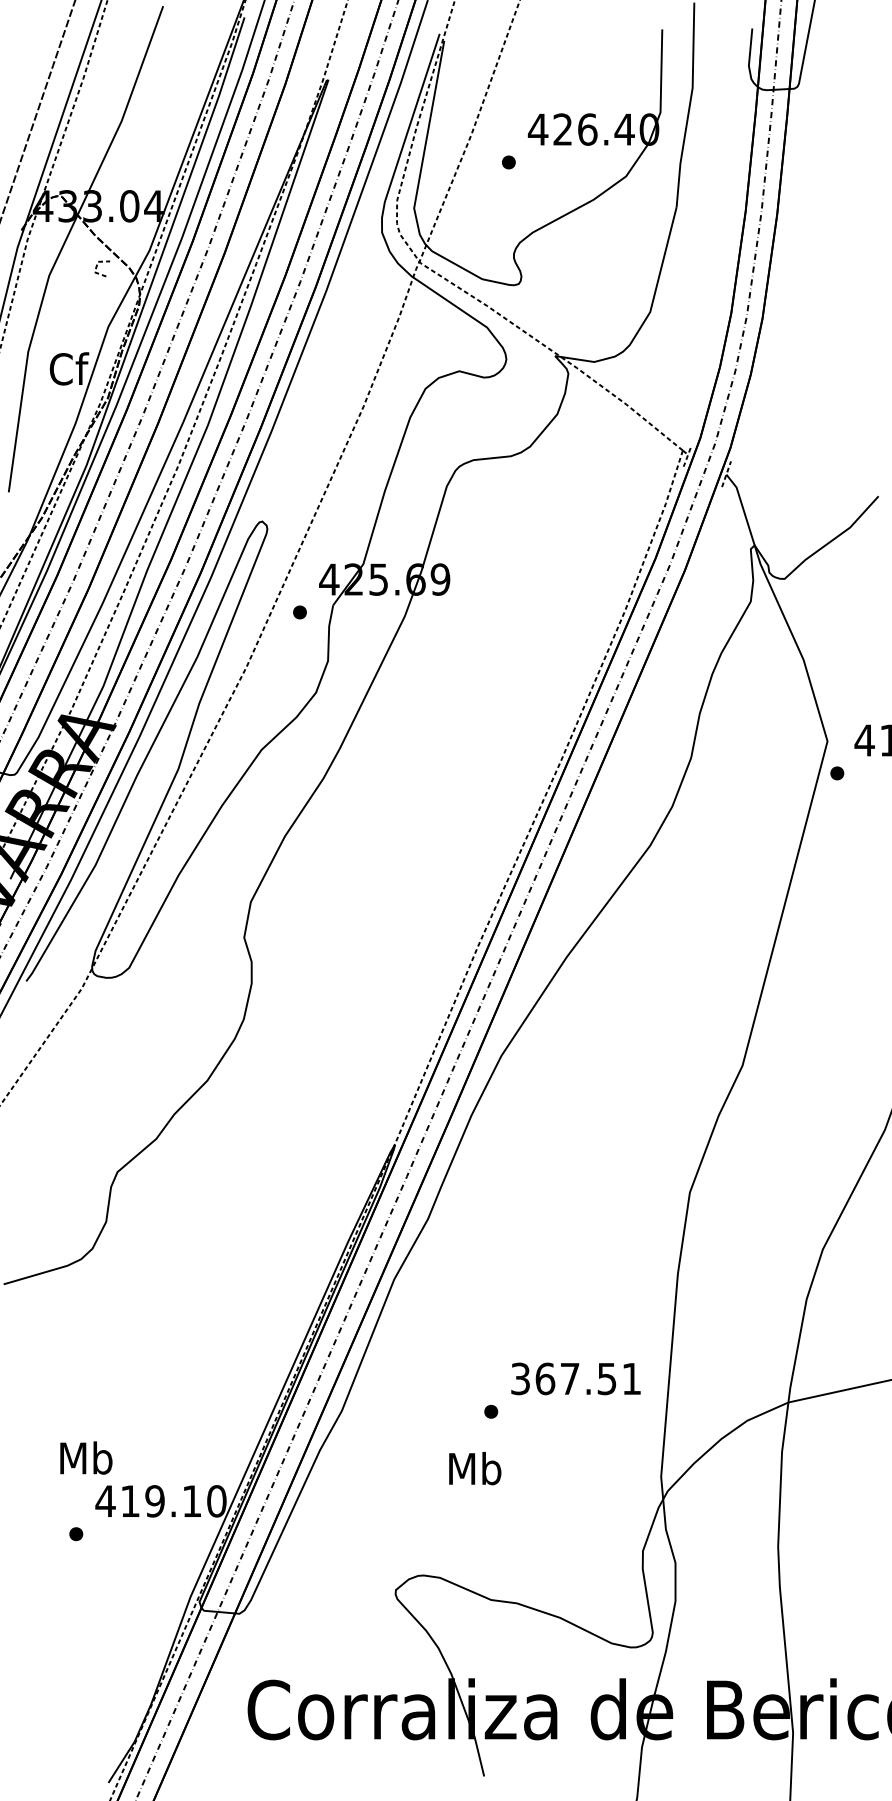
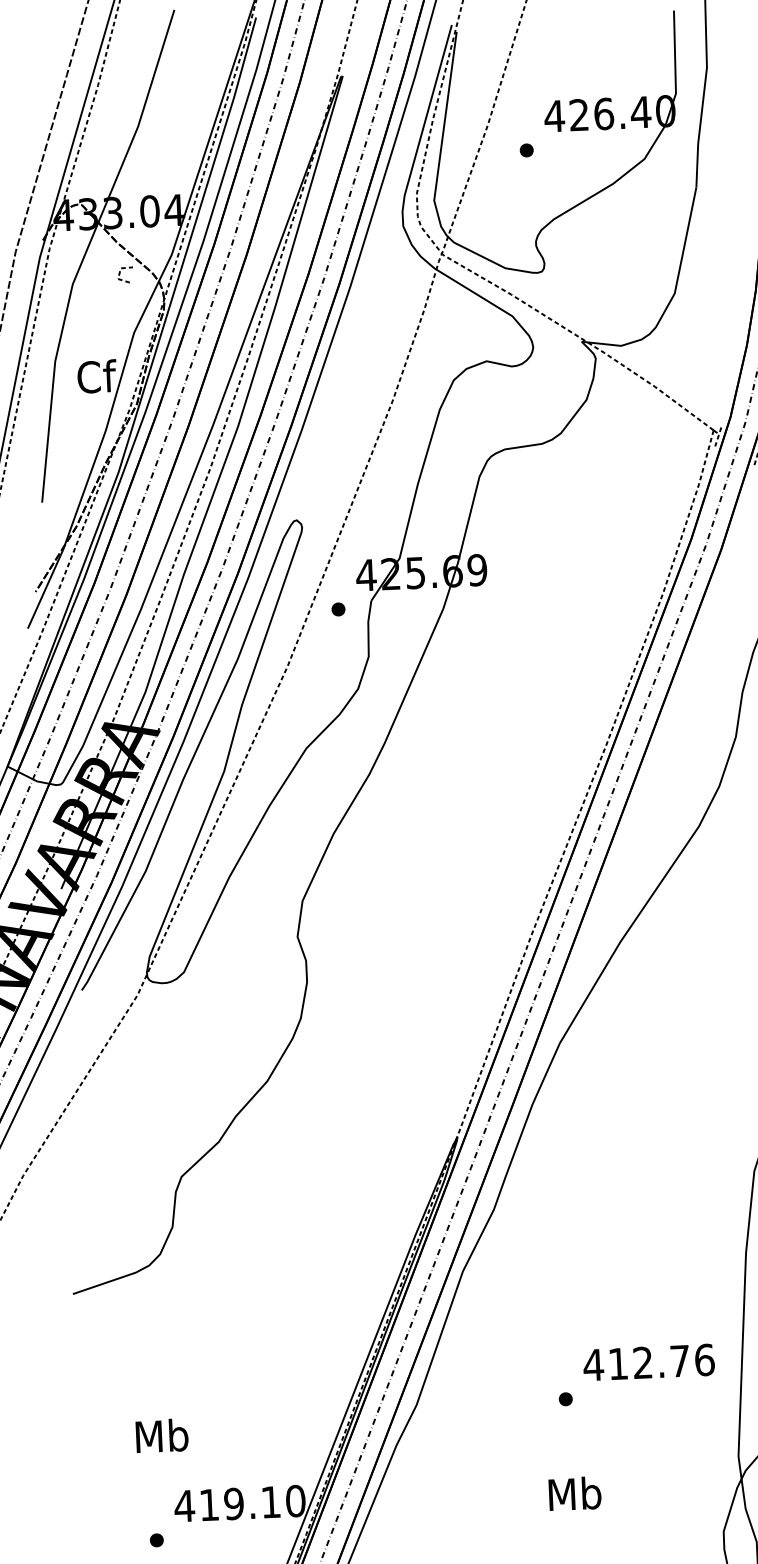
text: (575, 1378) -> (648, 1362), 367.51 -> 412.76
text: (86, 1457) -> (162, 1435), moved
text: (475, 1468) -> (575, 1493), moved

